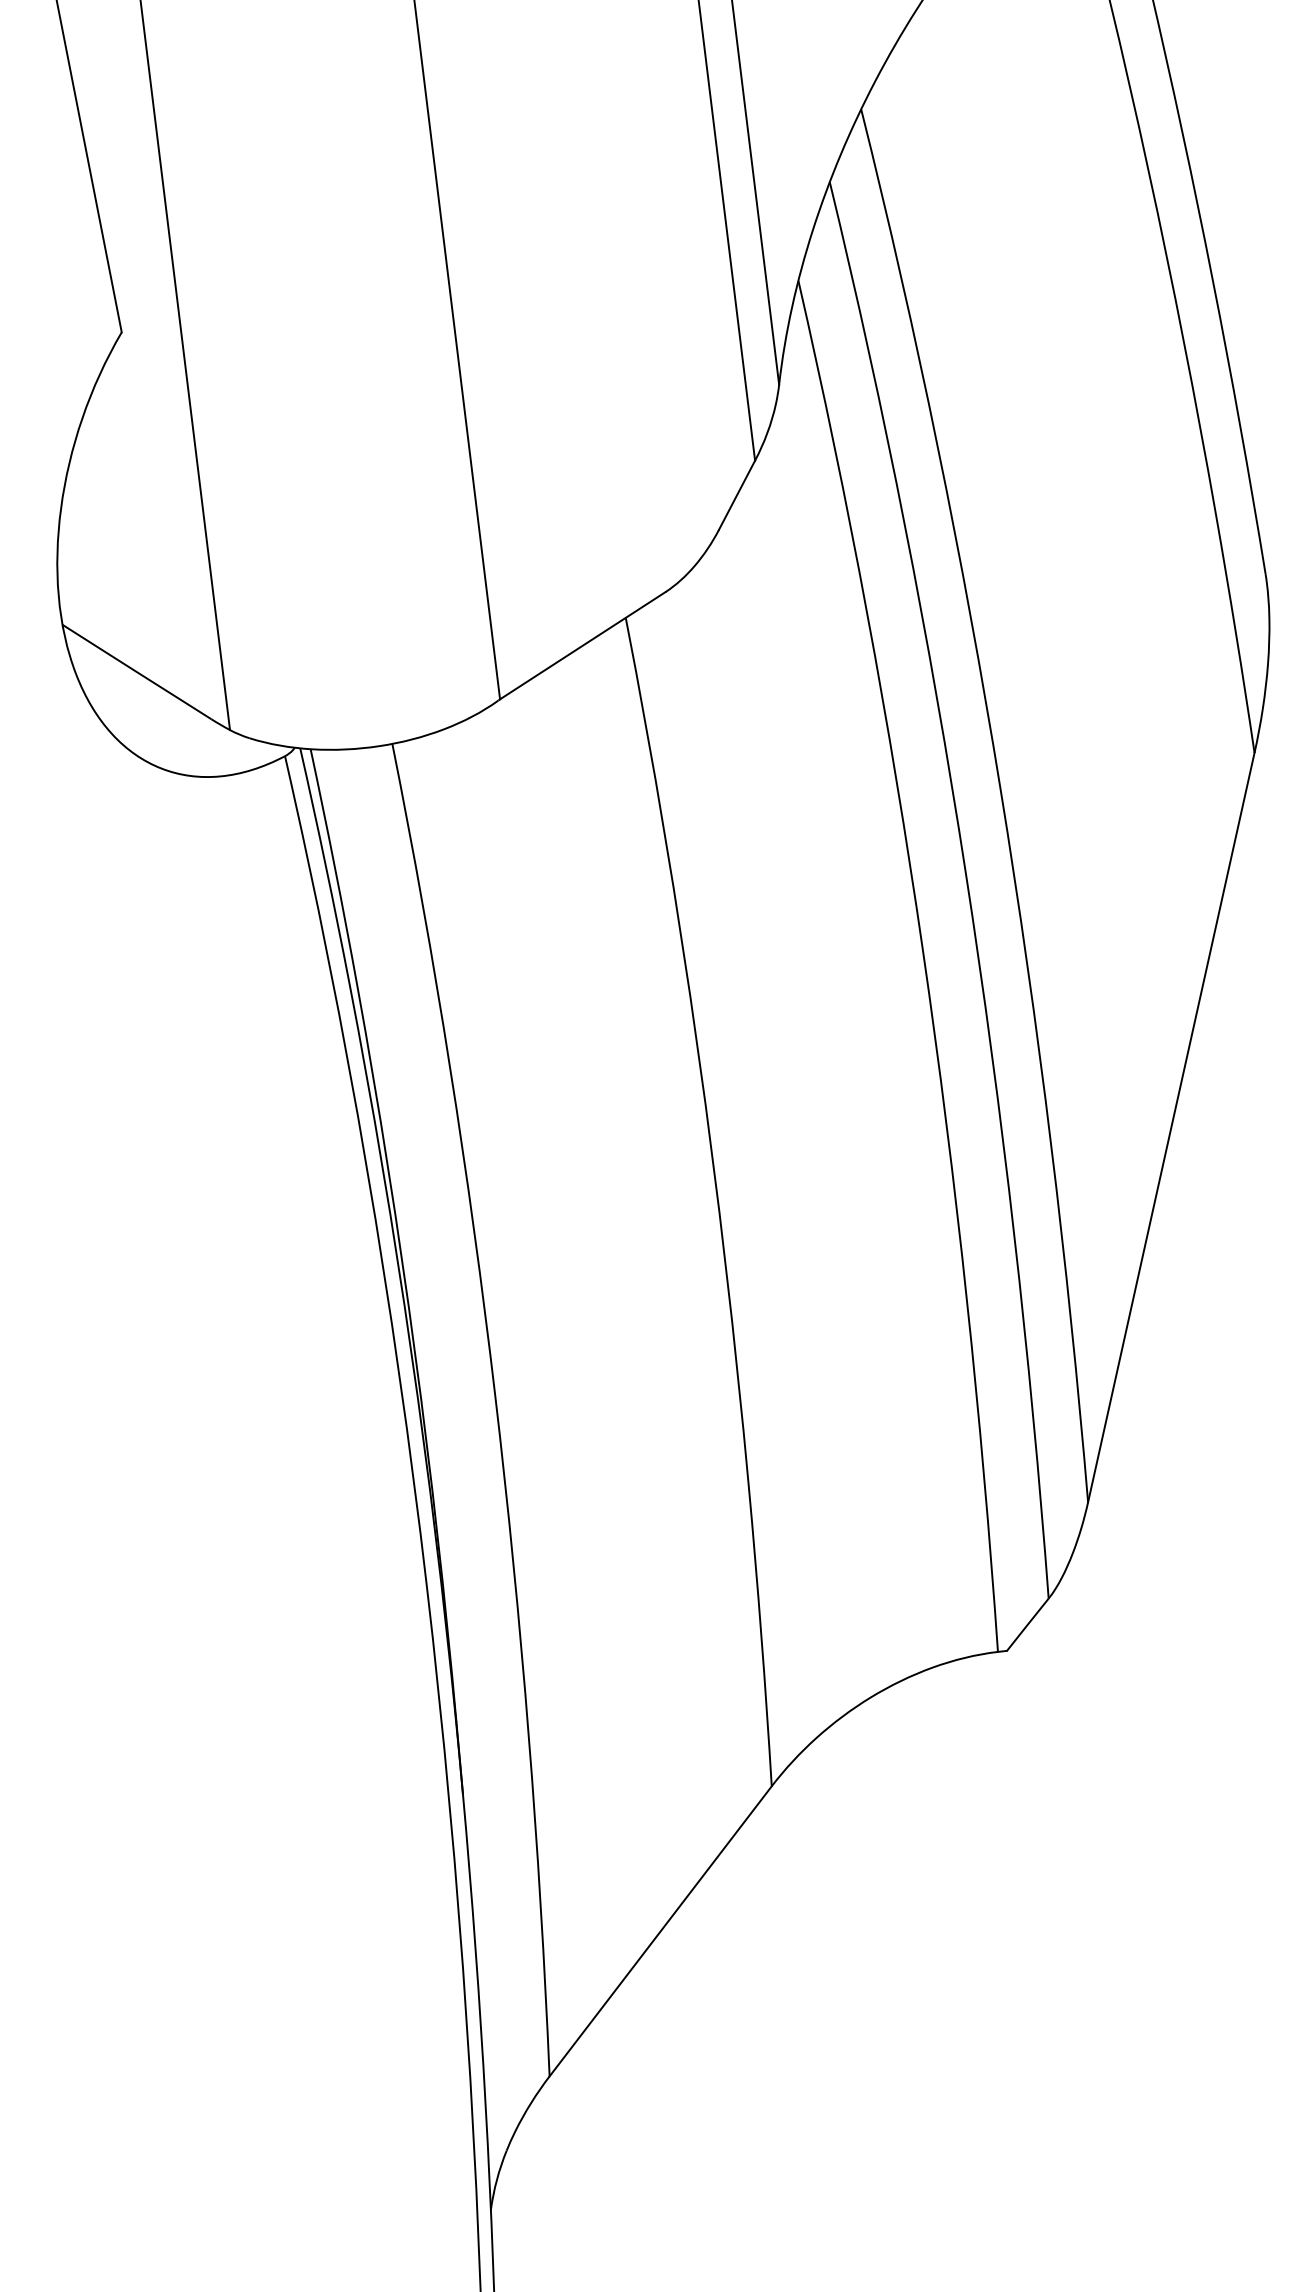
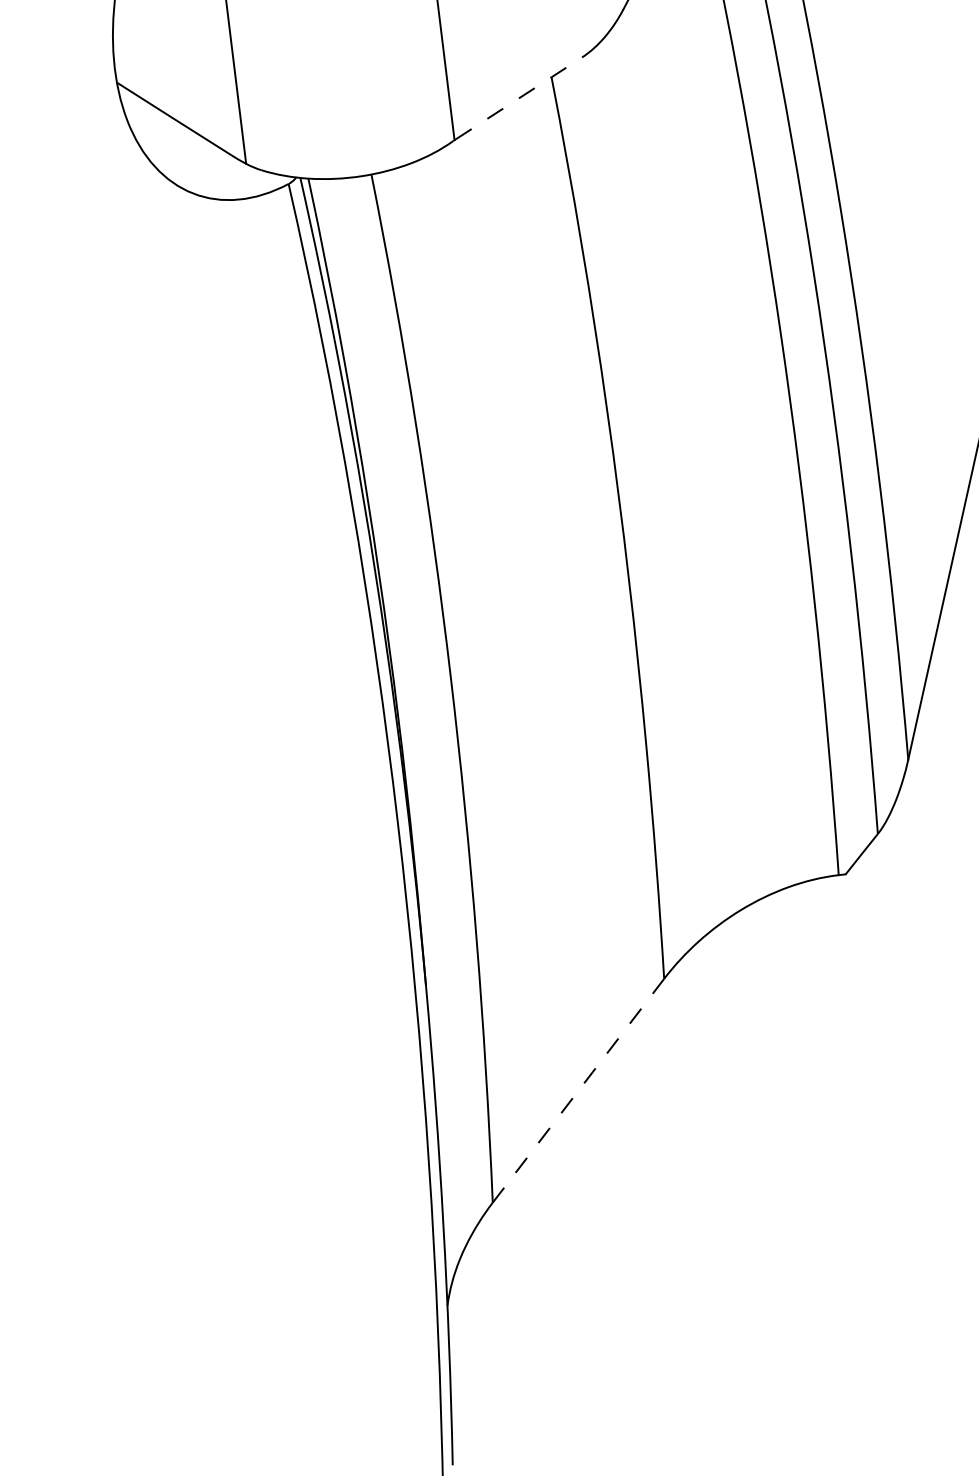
line: (584, 644) -> (519, 97), solid -> dashed
line: (660, 1931) -> (578, 1090), solid -> dashed

